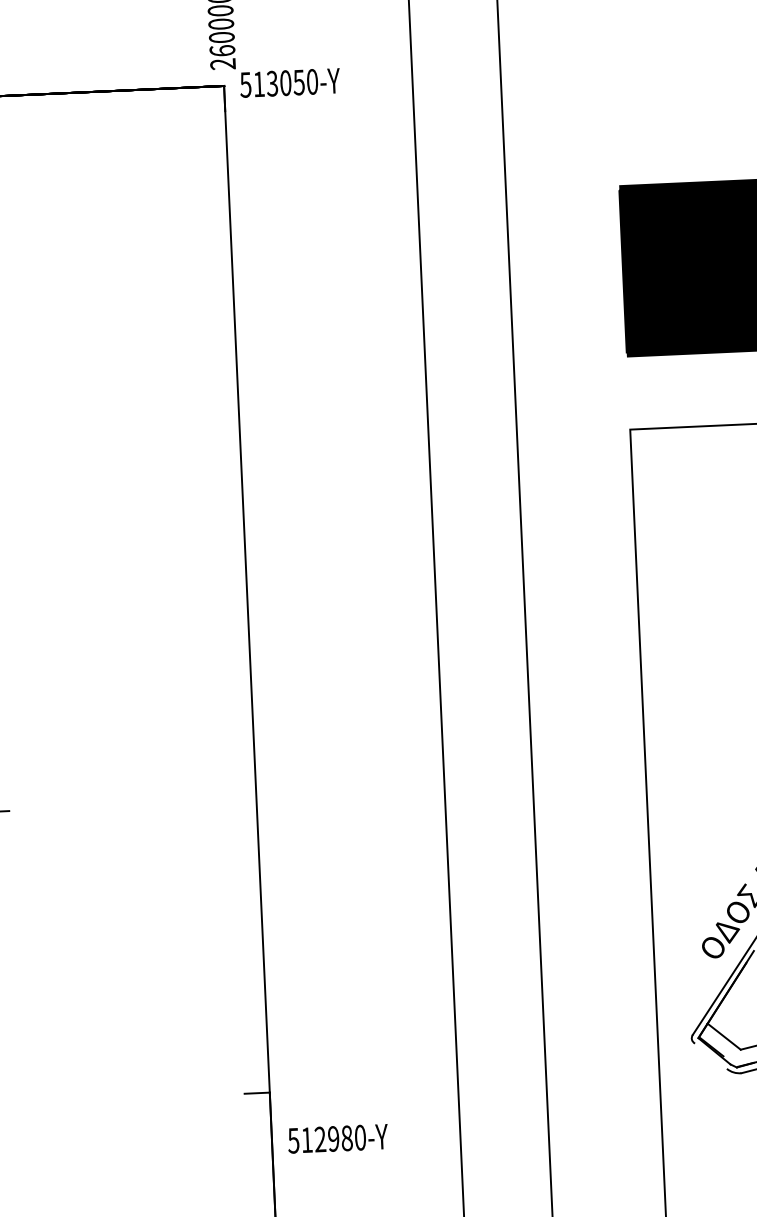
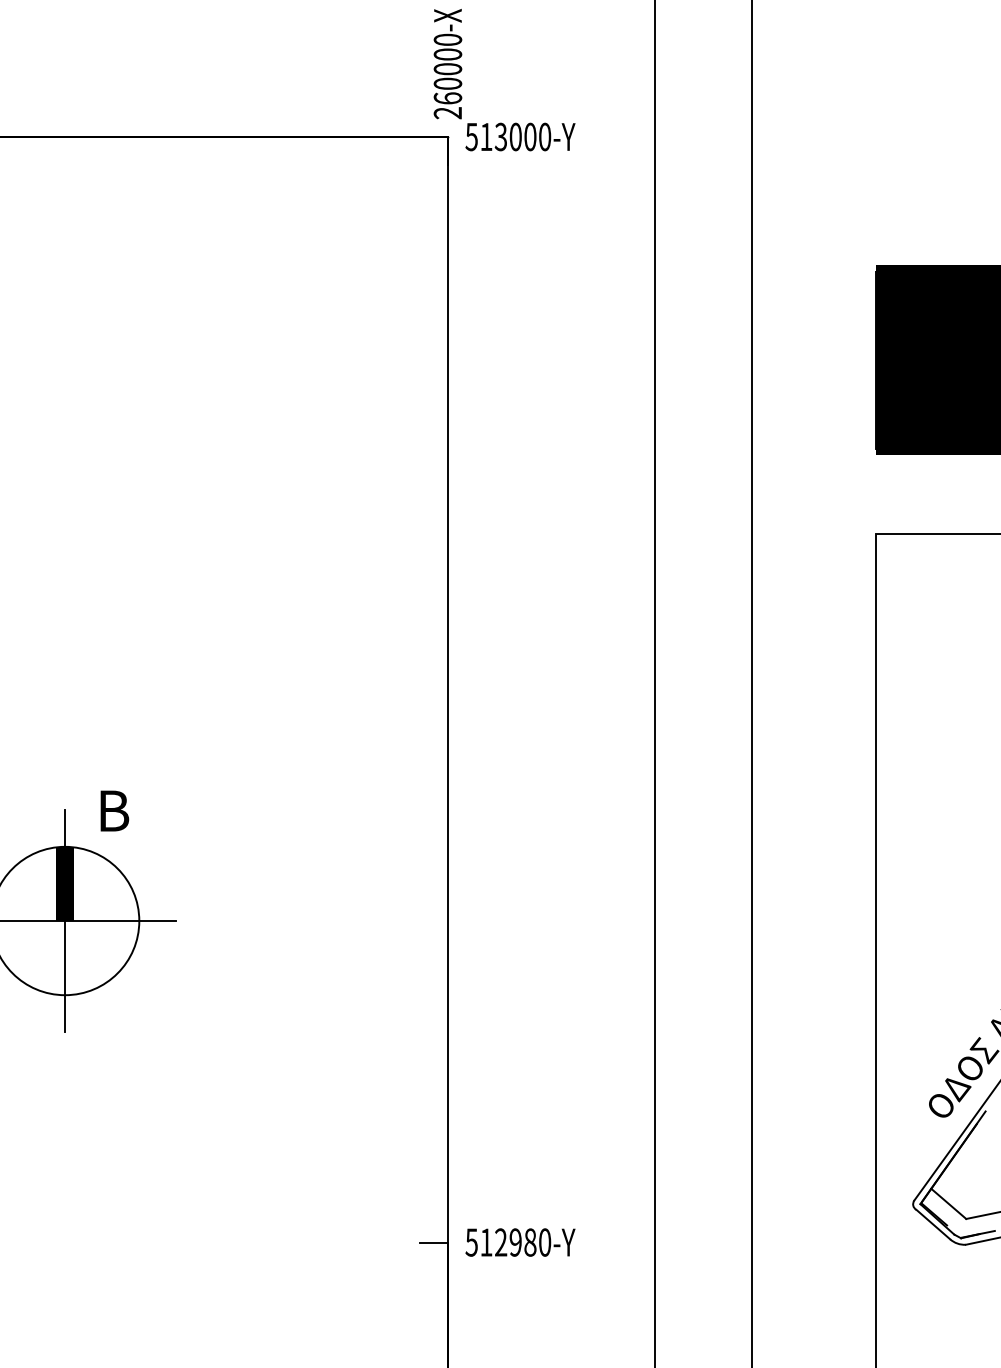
text: (299, 82) -> (530, 136), 513050- -> 513000-
line: (711, 1056) -> (933, 1224), added
text: (338, 1138) -> (520, 1242), moved

